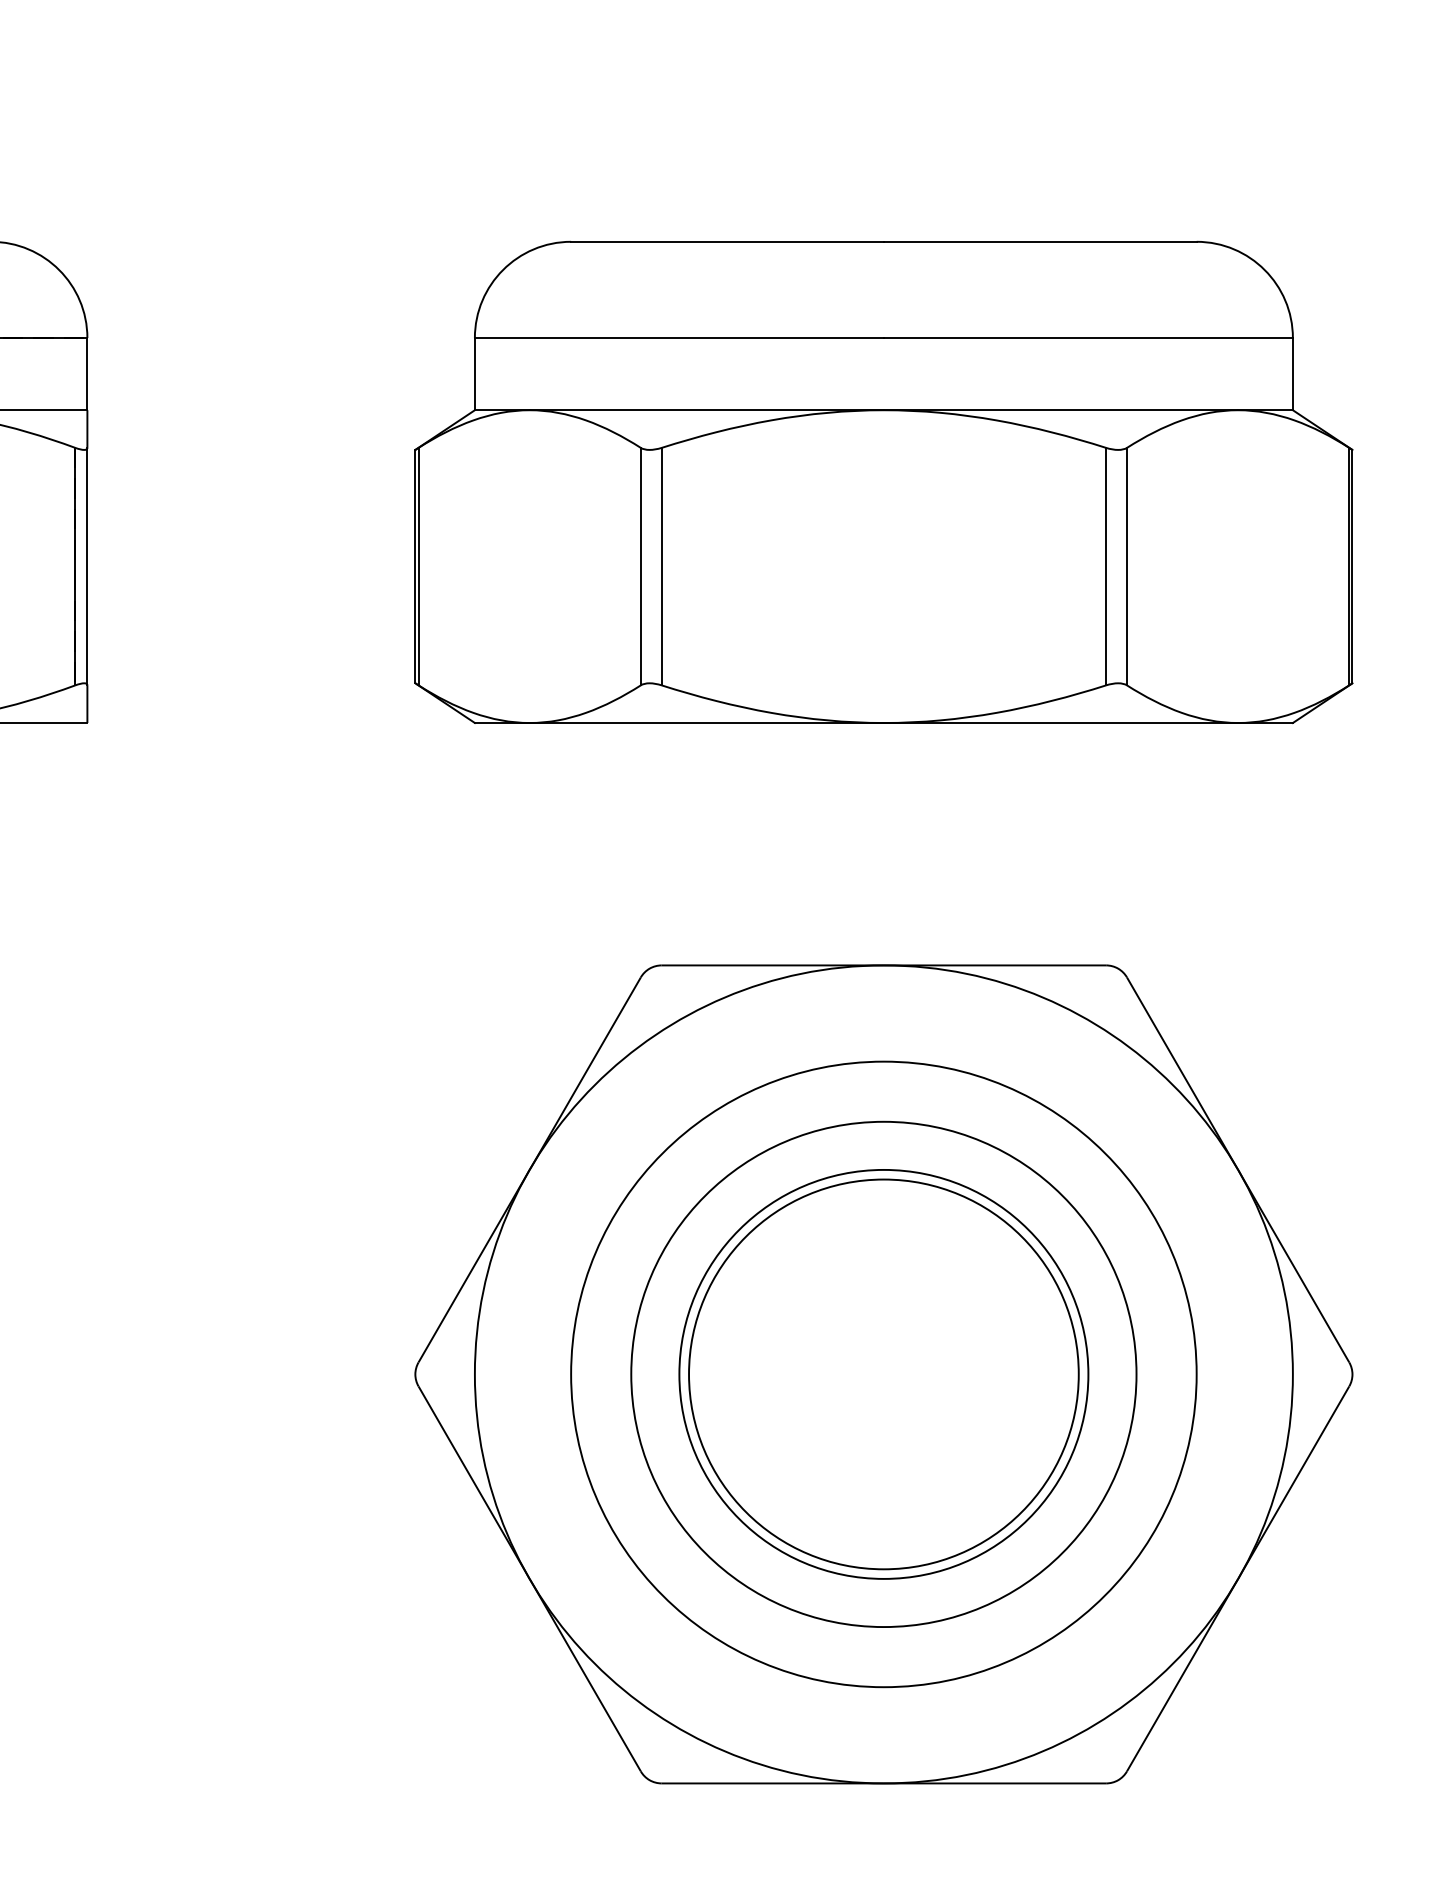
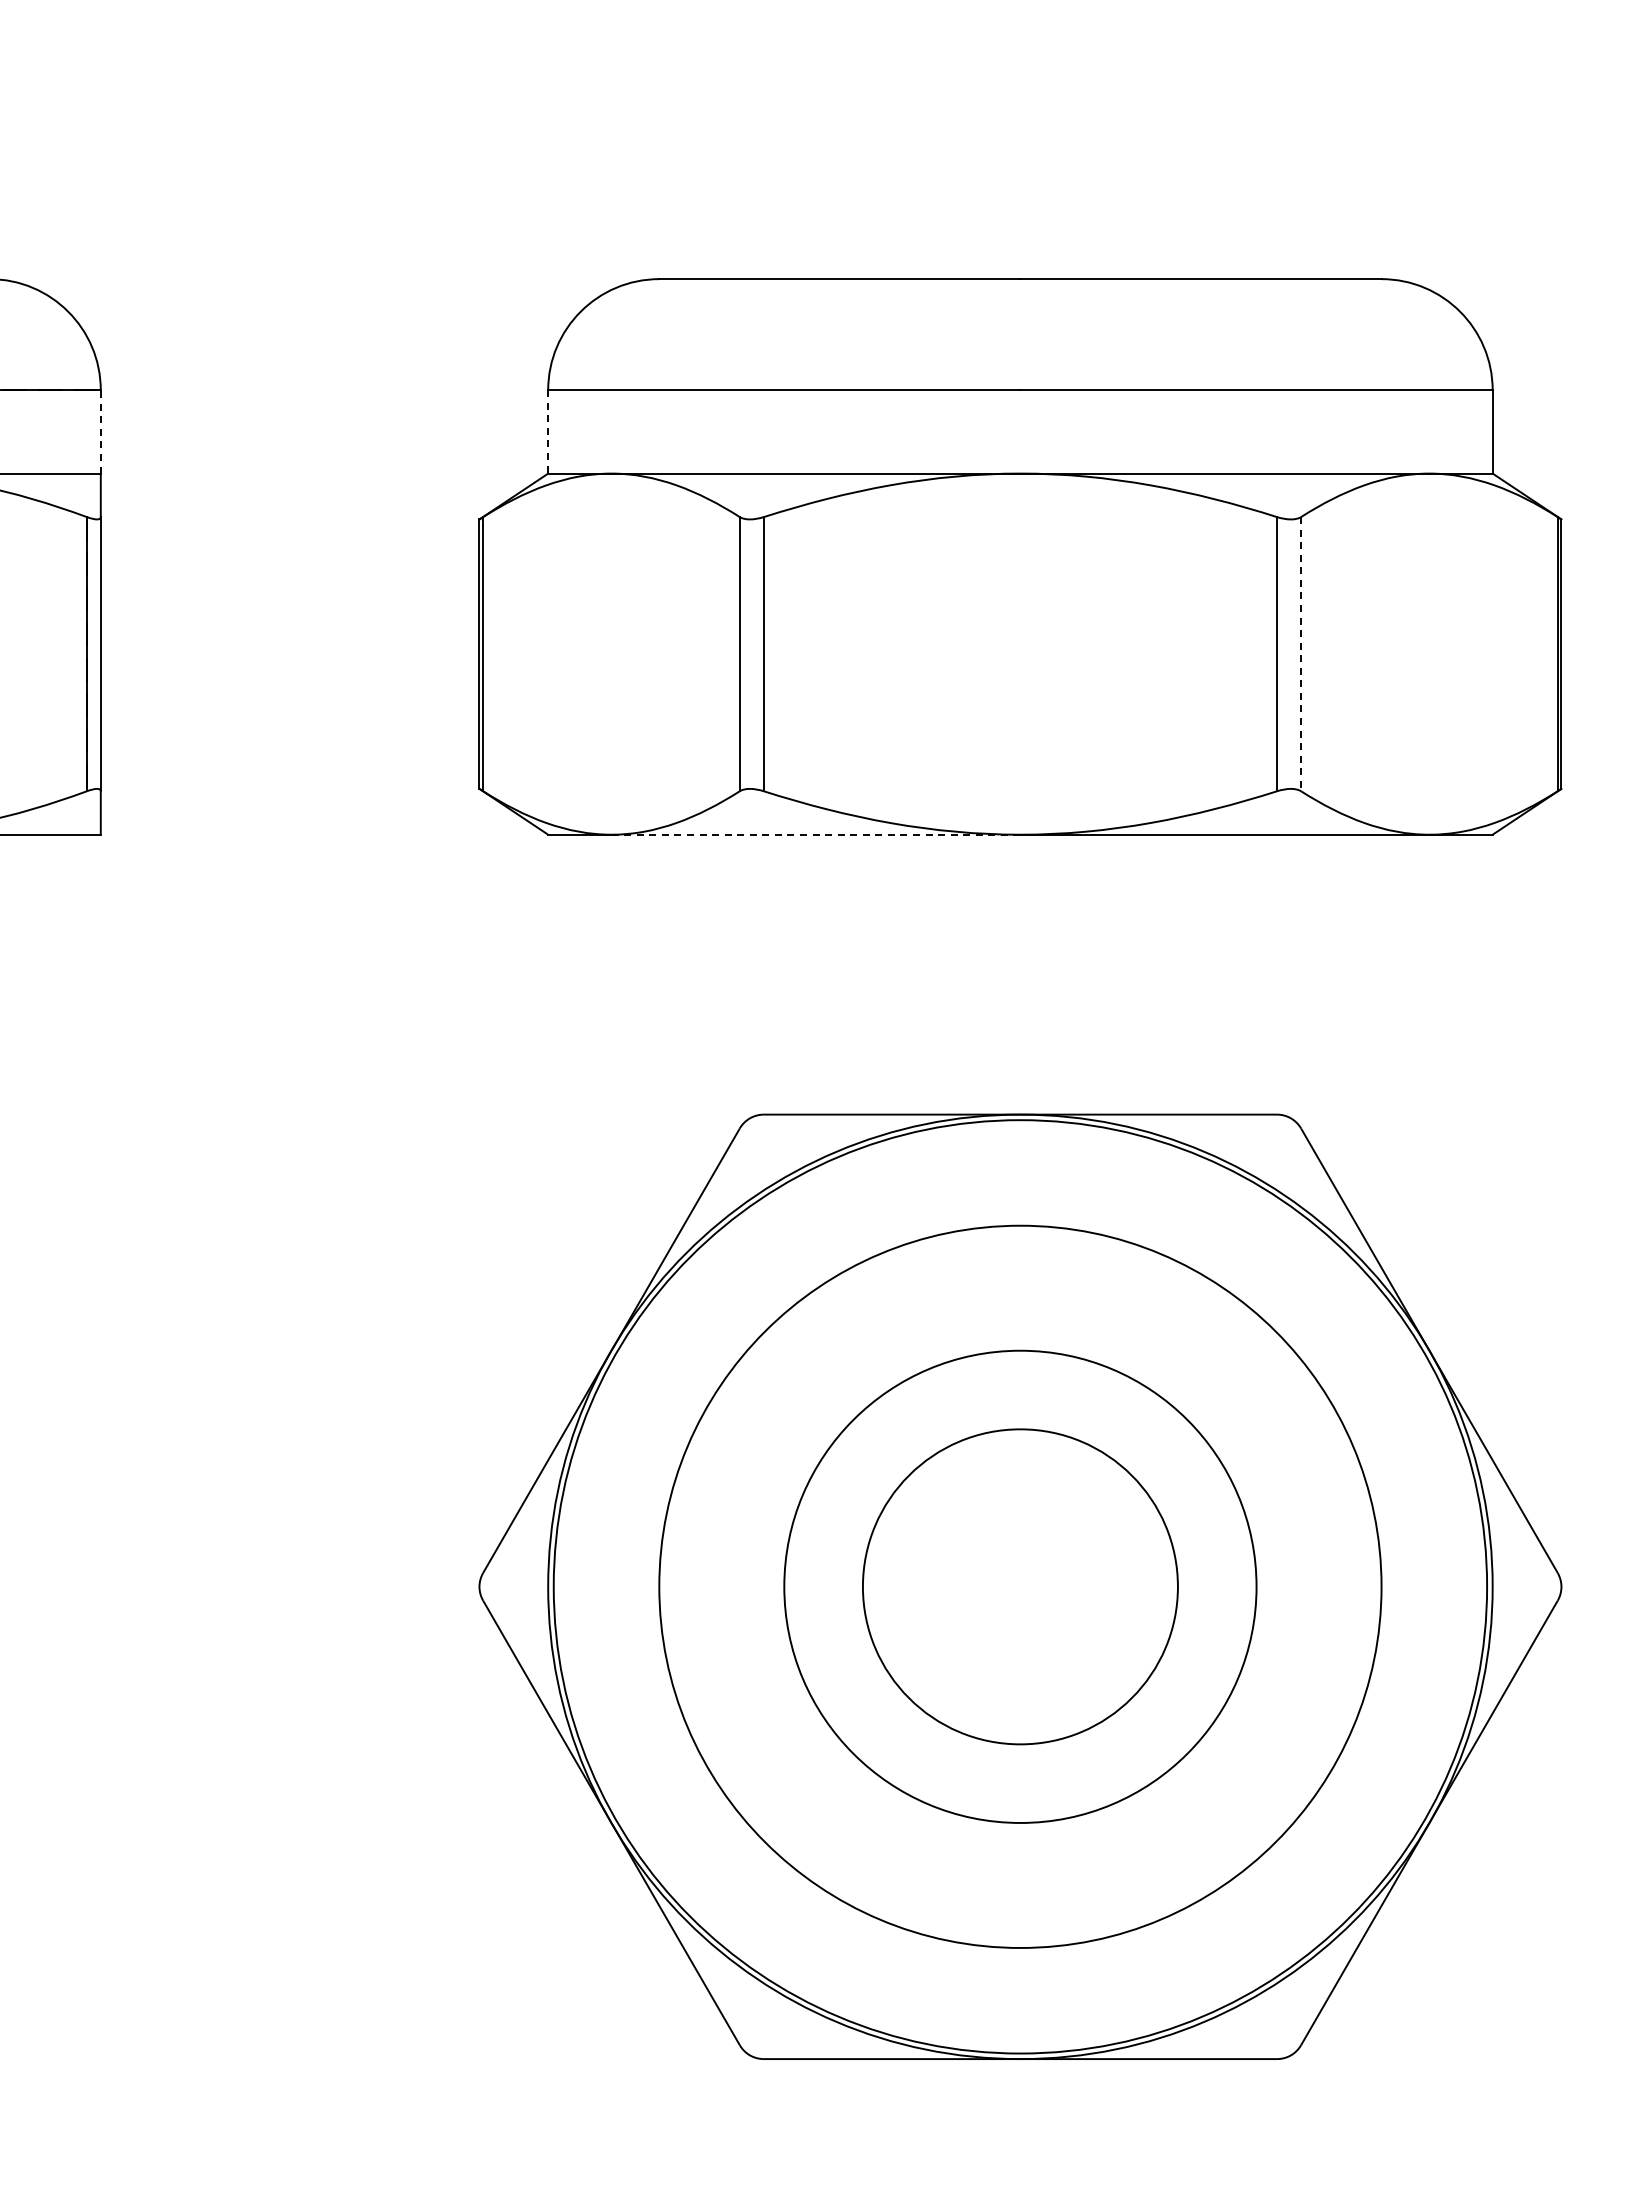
line: (87, 373) -> (100, 431), solid -> dashed
line: (475, 373) -> (548, 431), solid -> dashed
line: (1127, 566) -> (1301, 654), solid -> dashed
line: (706, 722) -> (815, 834), solid -> dashed
circle: (883, 1374) -> (1020, 1586), size x0.7
circle: (883, 1374) -> (1020, 1586), size x1.6

